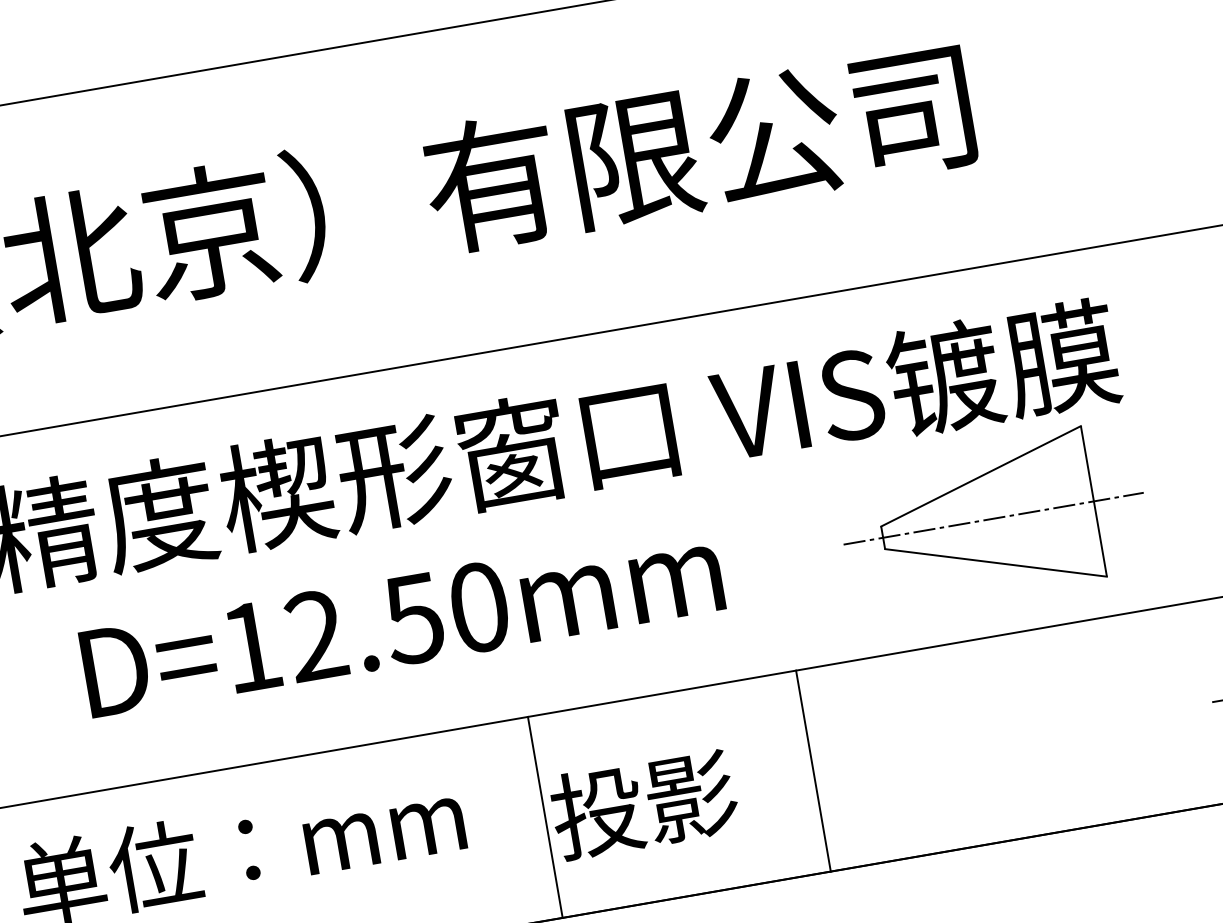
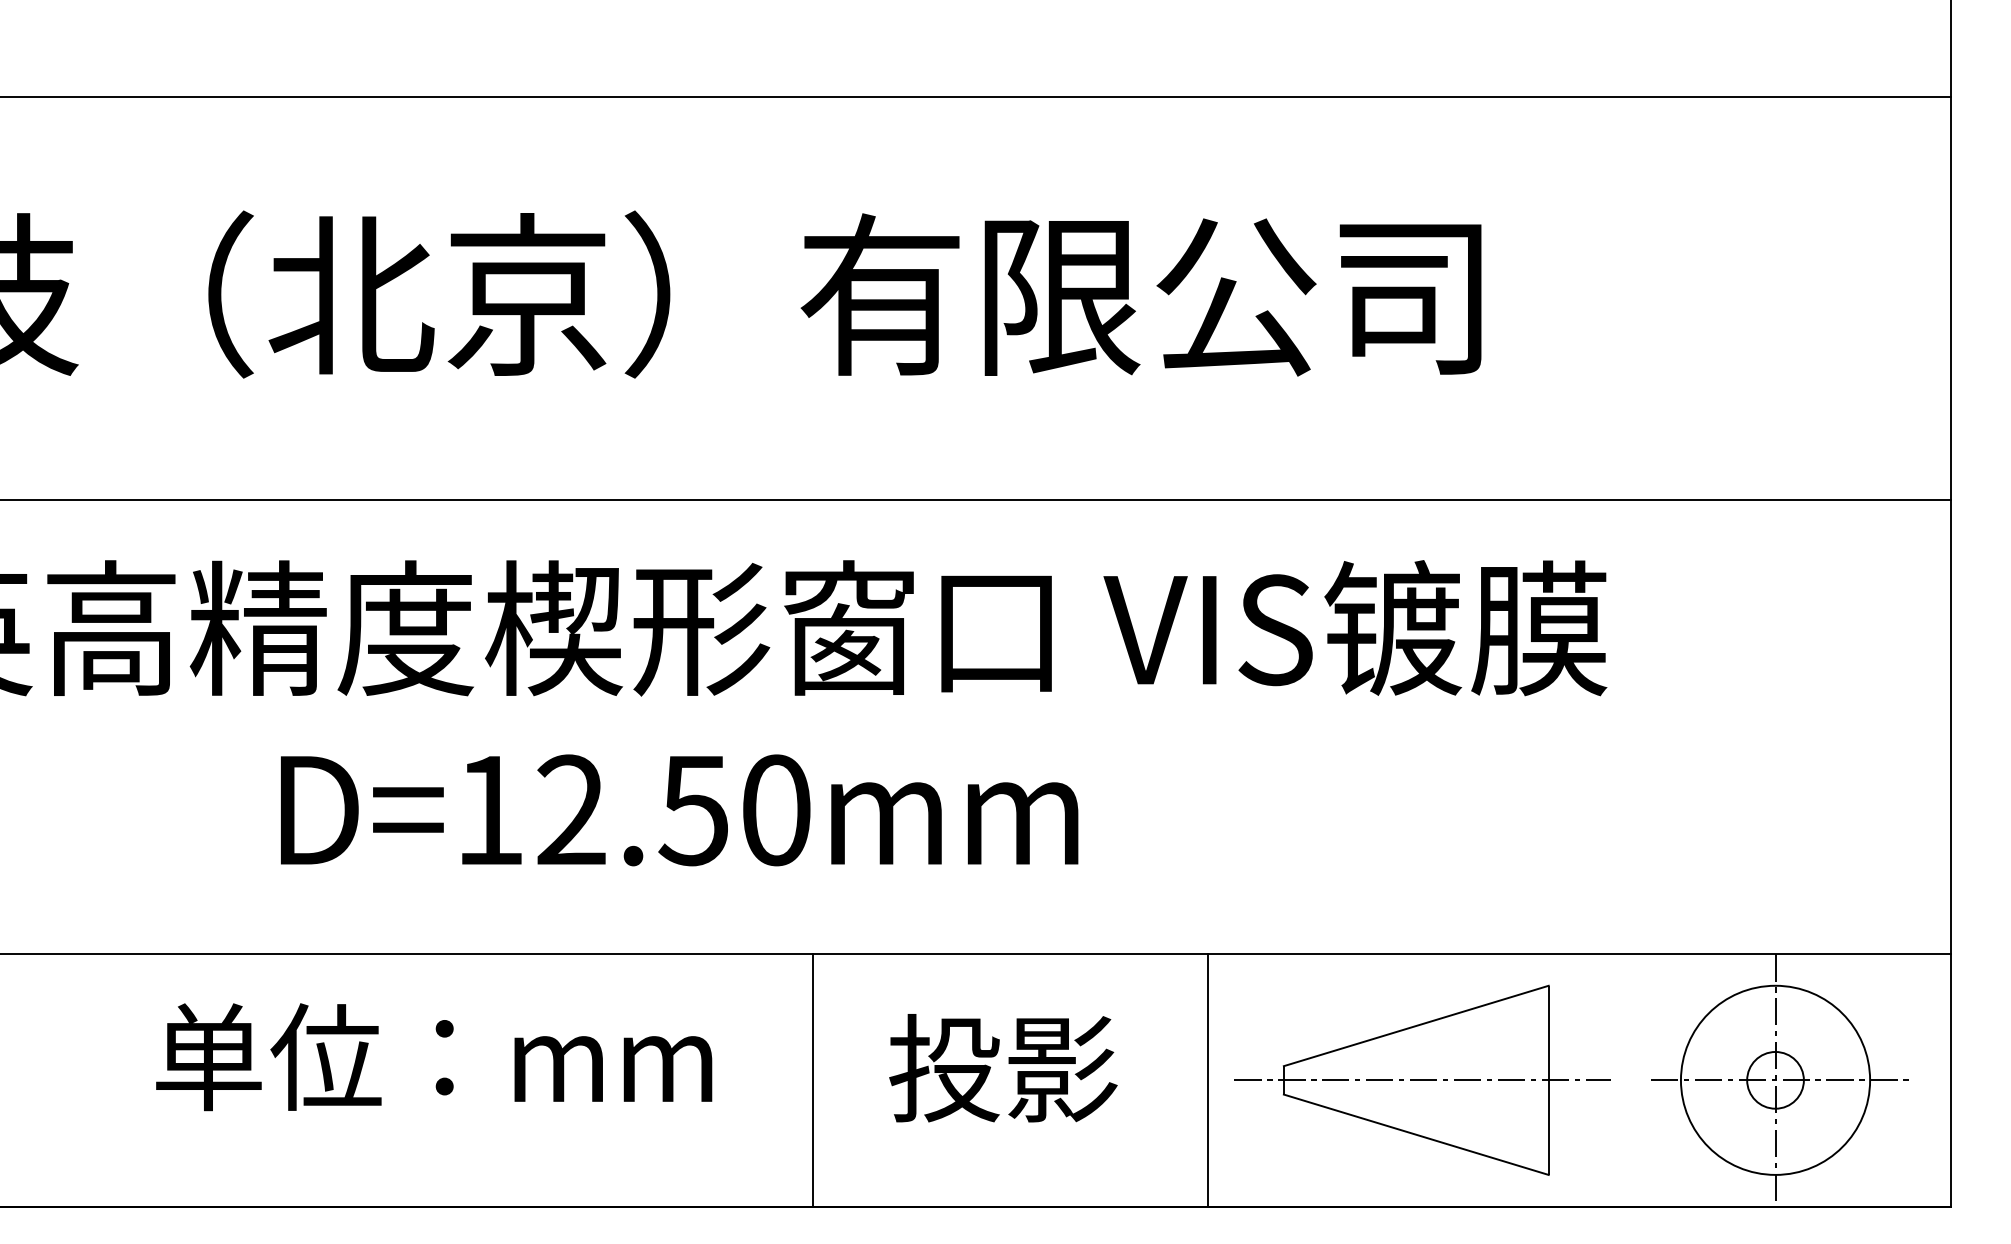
part: (993, 518) -> (1422, 1079), moved
line: (813, 771) -> (1207, 1080), moved
text: (644, 804) -> (1003, 1068), moved

